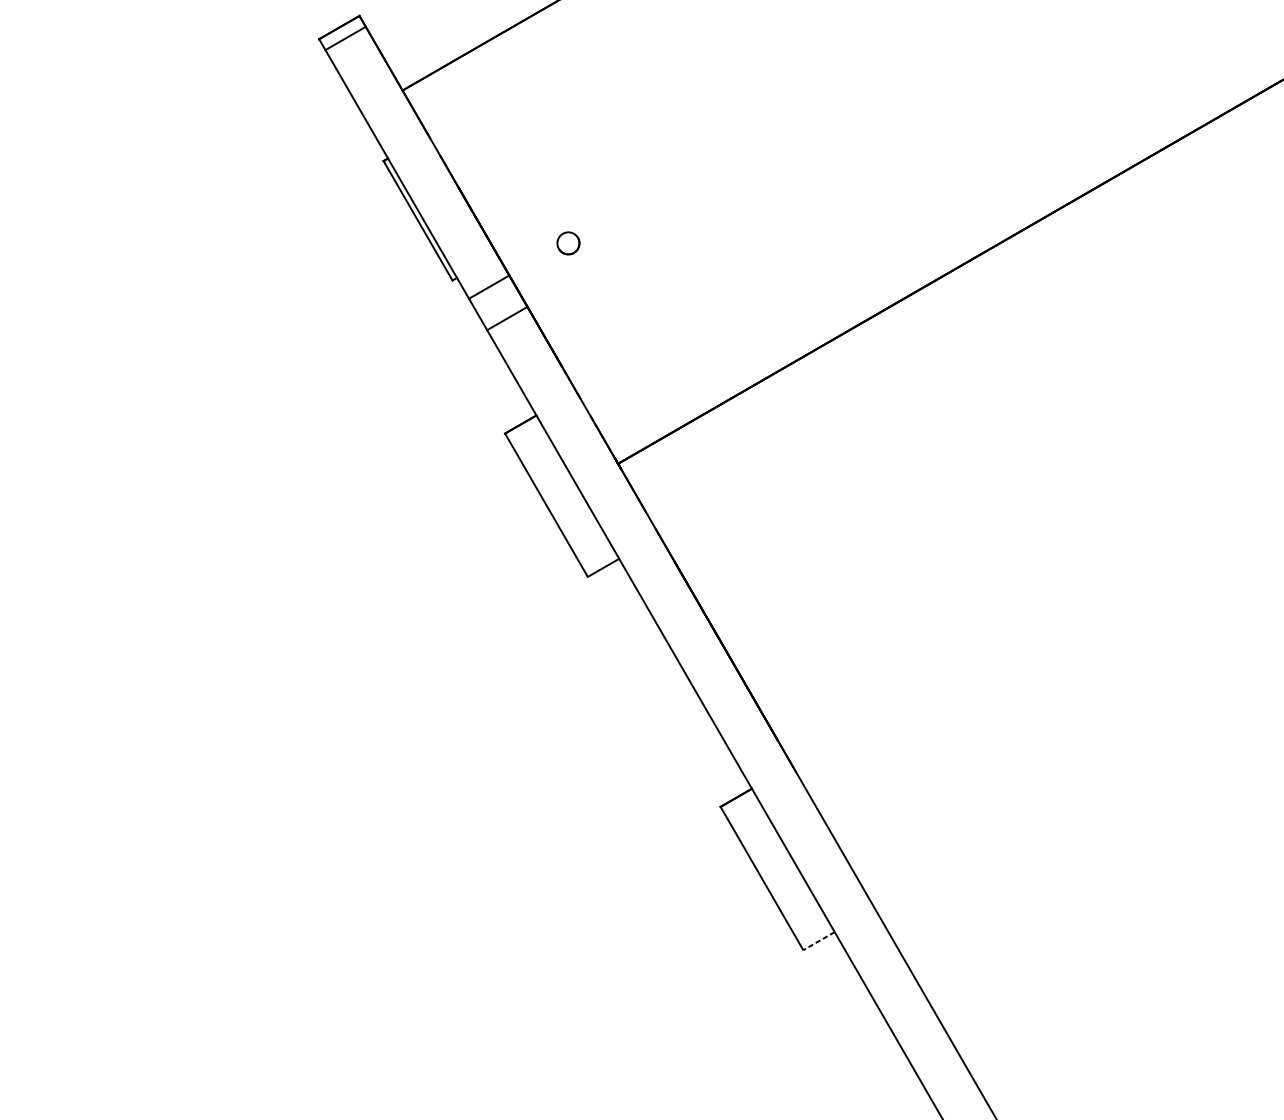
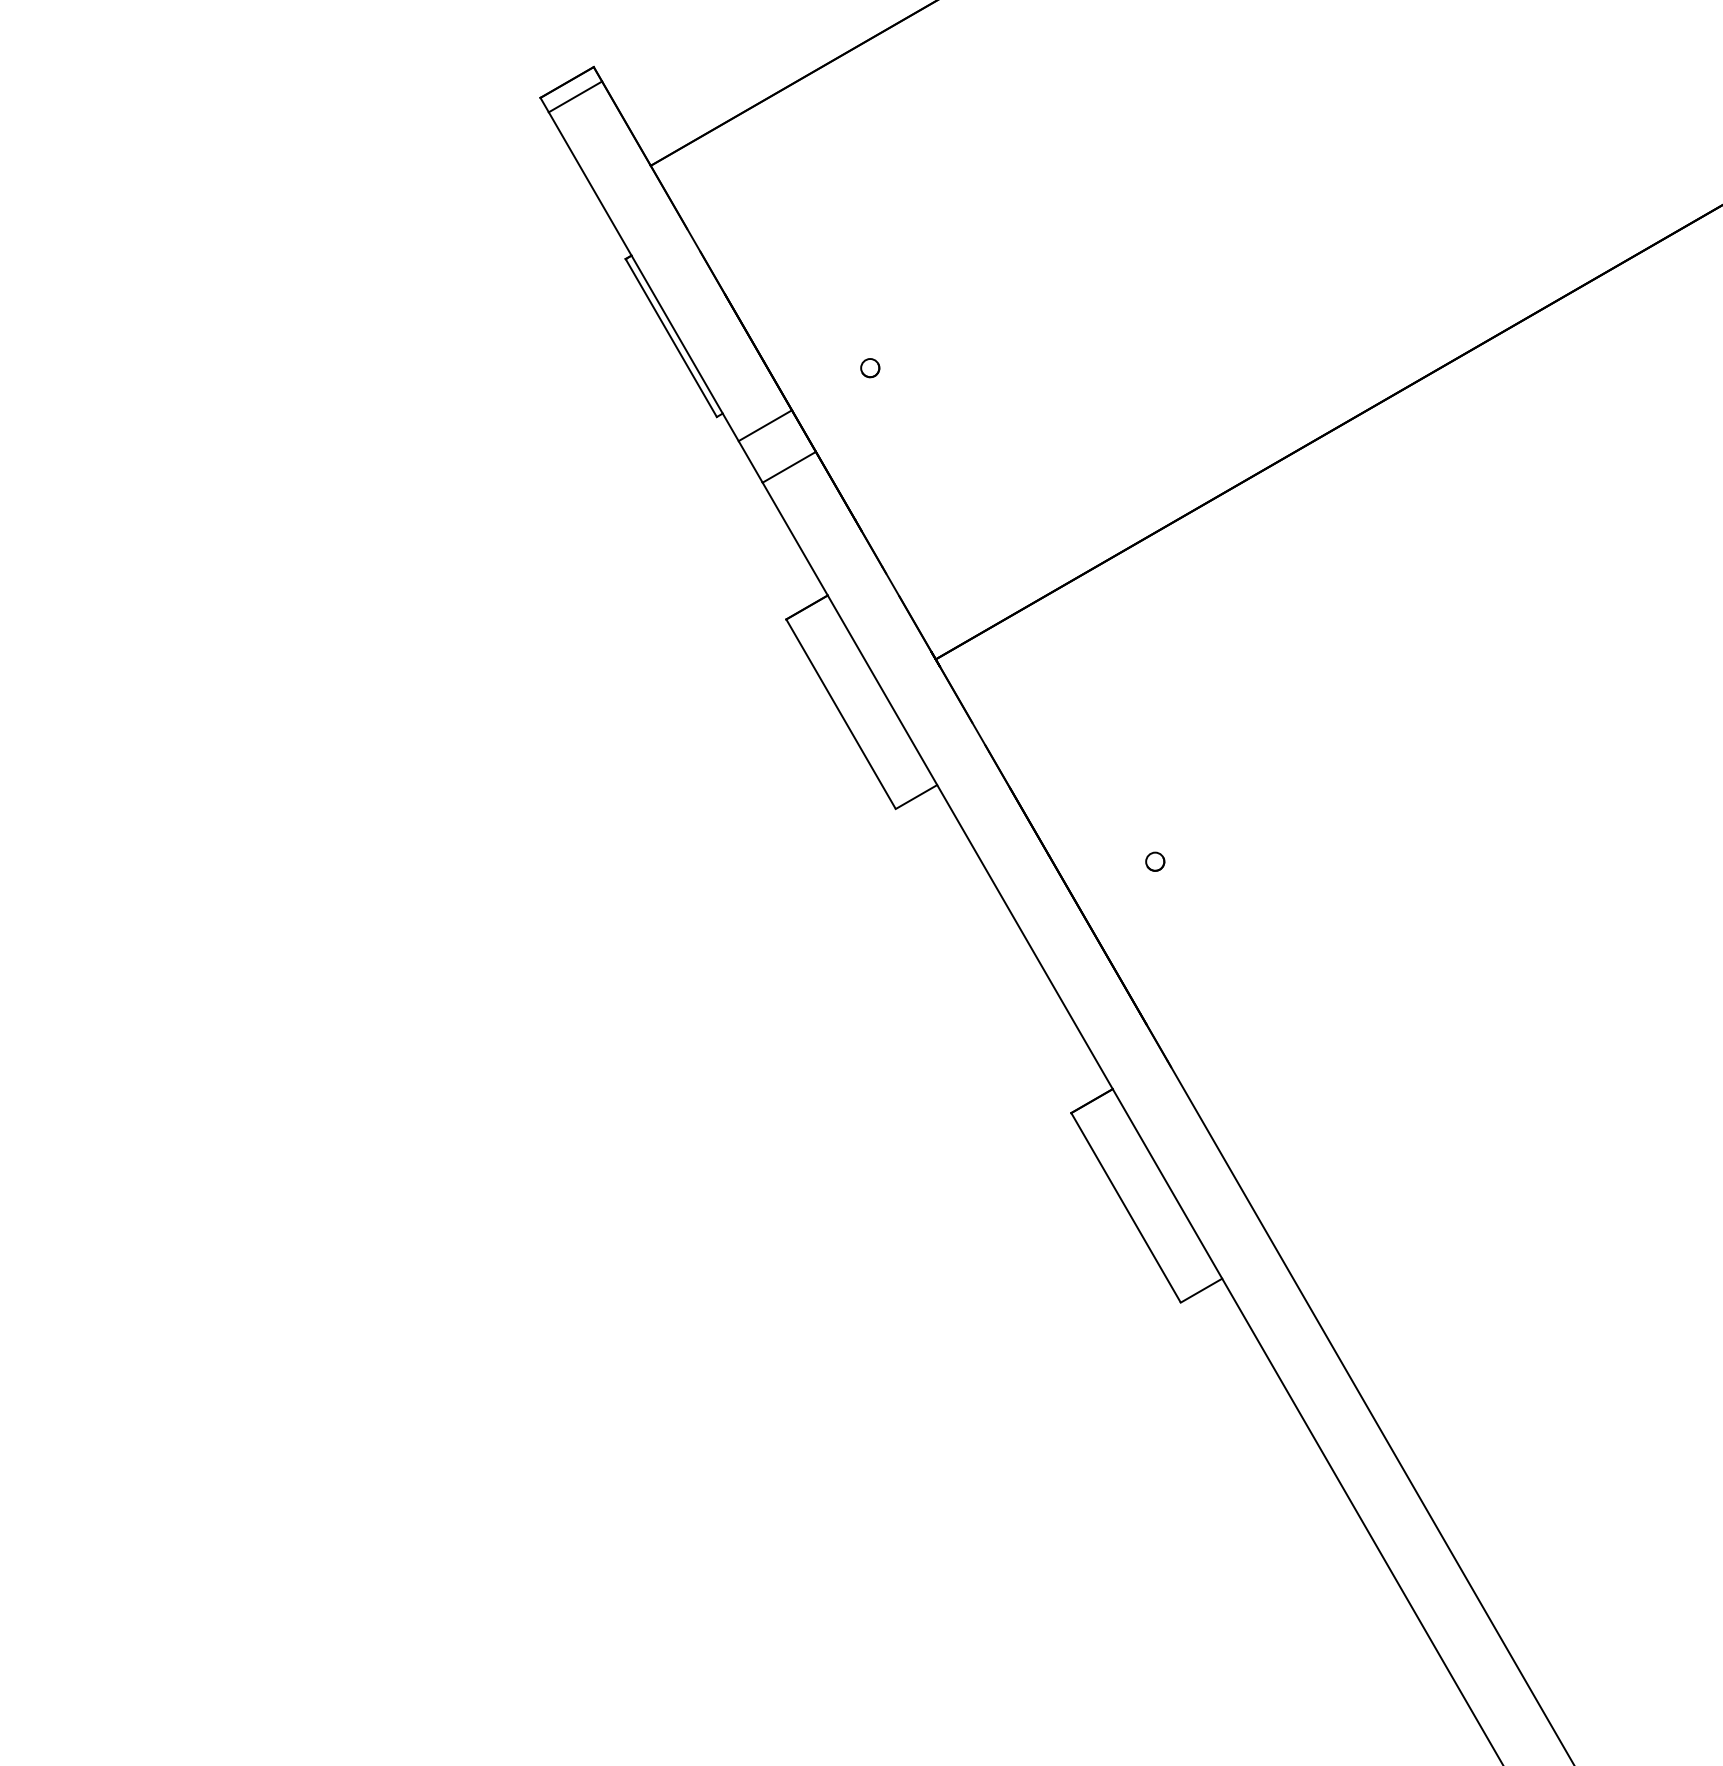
circle: (568, 243) -> (870, 368), size x0.62
circle: (784, 616) -> (1155, 861), added
line: (819, 941) -> (1201, 1290), dashed -> solid

